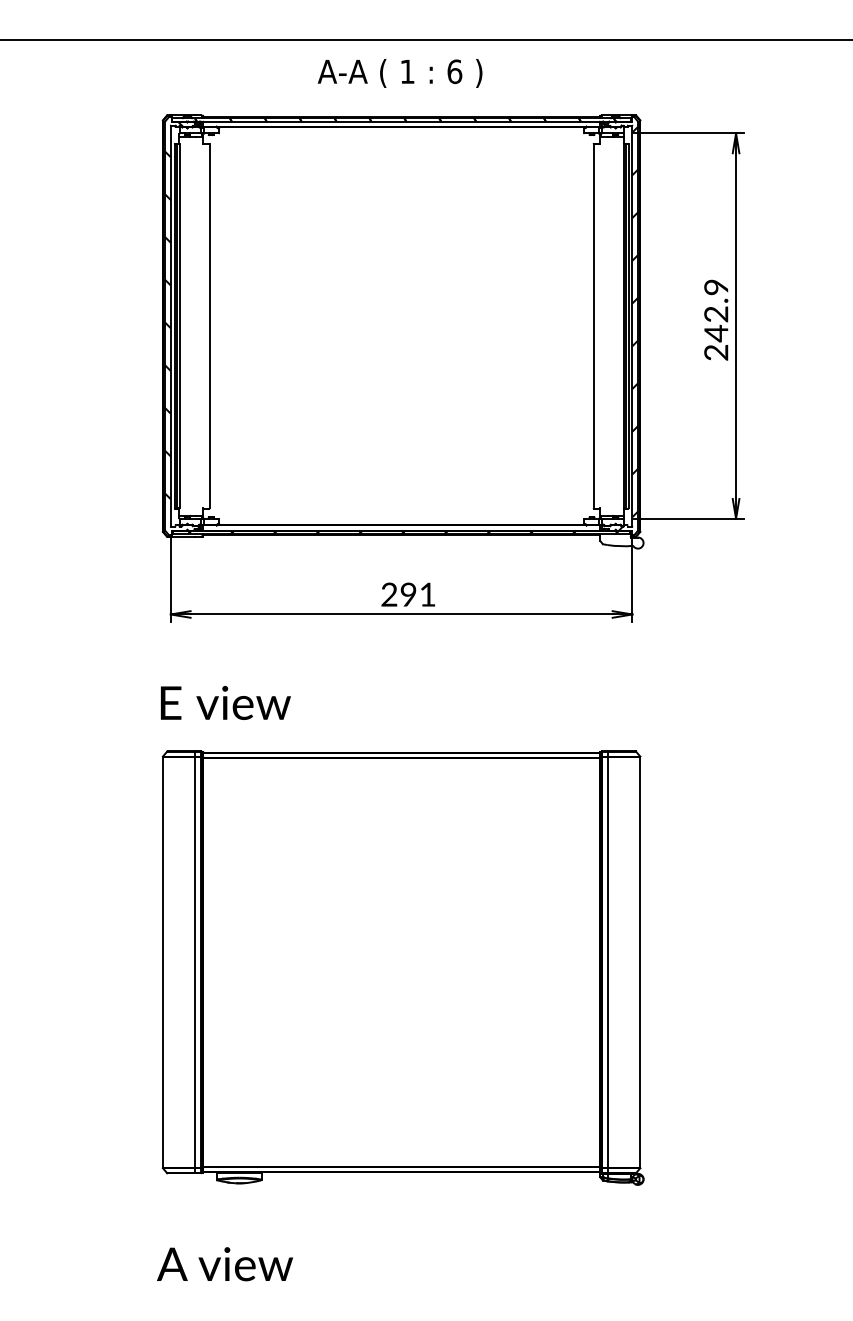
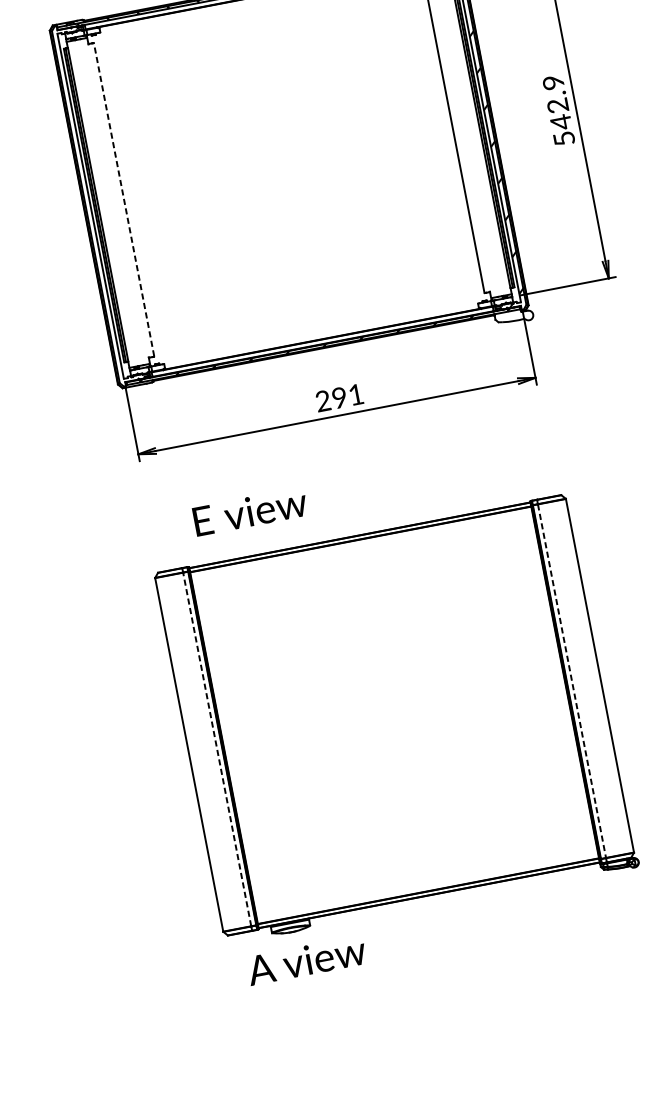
hatch: (182, 325) -> (100, 203), removed
line: (209, 326) -> (124, 200), solid -> dashed
text: (716, 352) -> (564, 138), 242.9 -> 542.9
text: (225, 702) -> (249, 511), moved
line: (195, 962) -> (217, 749), solid -> dashed
line: (607, 962) -> (571, 681), solid -> dashed
text: (224, 1264) -> (306, 960), moved

